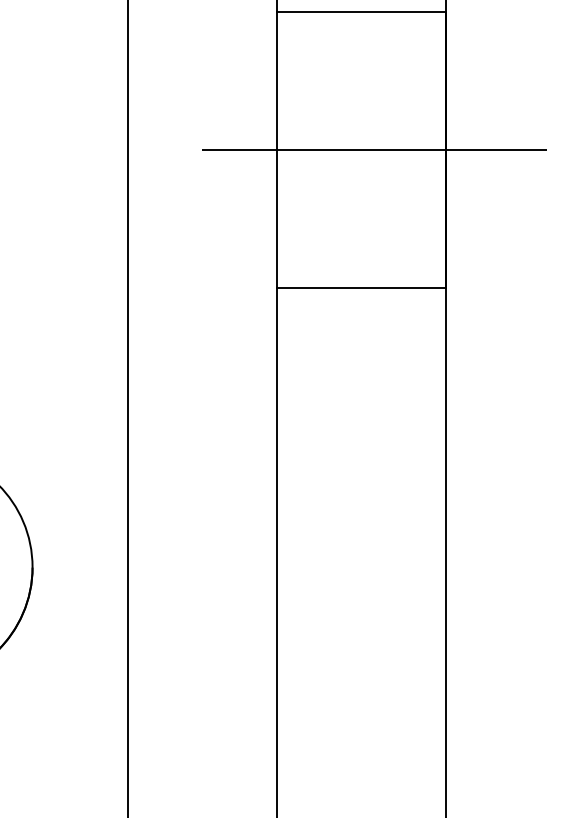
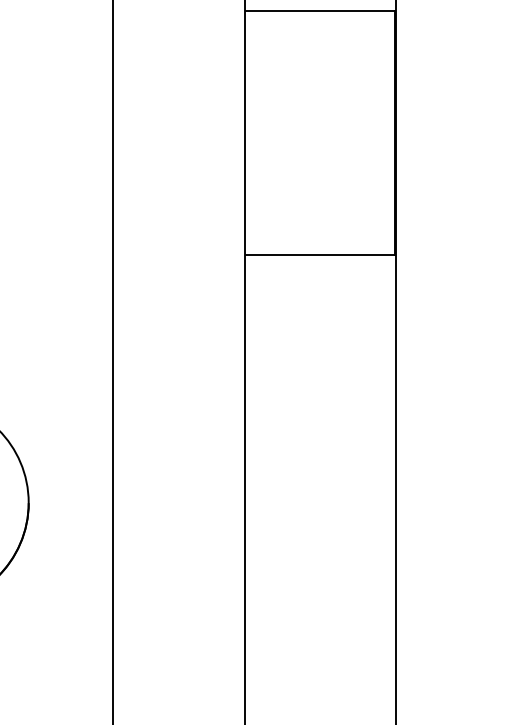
line: (373, 150) -> (330, 133), removed

